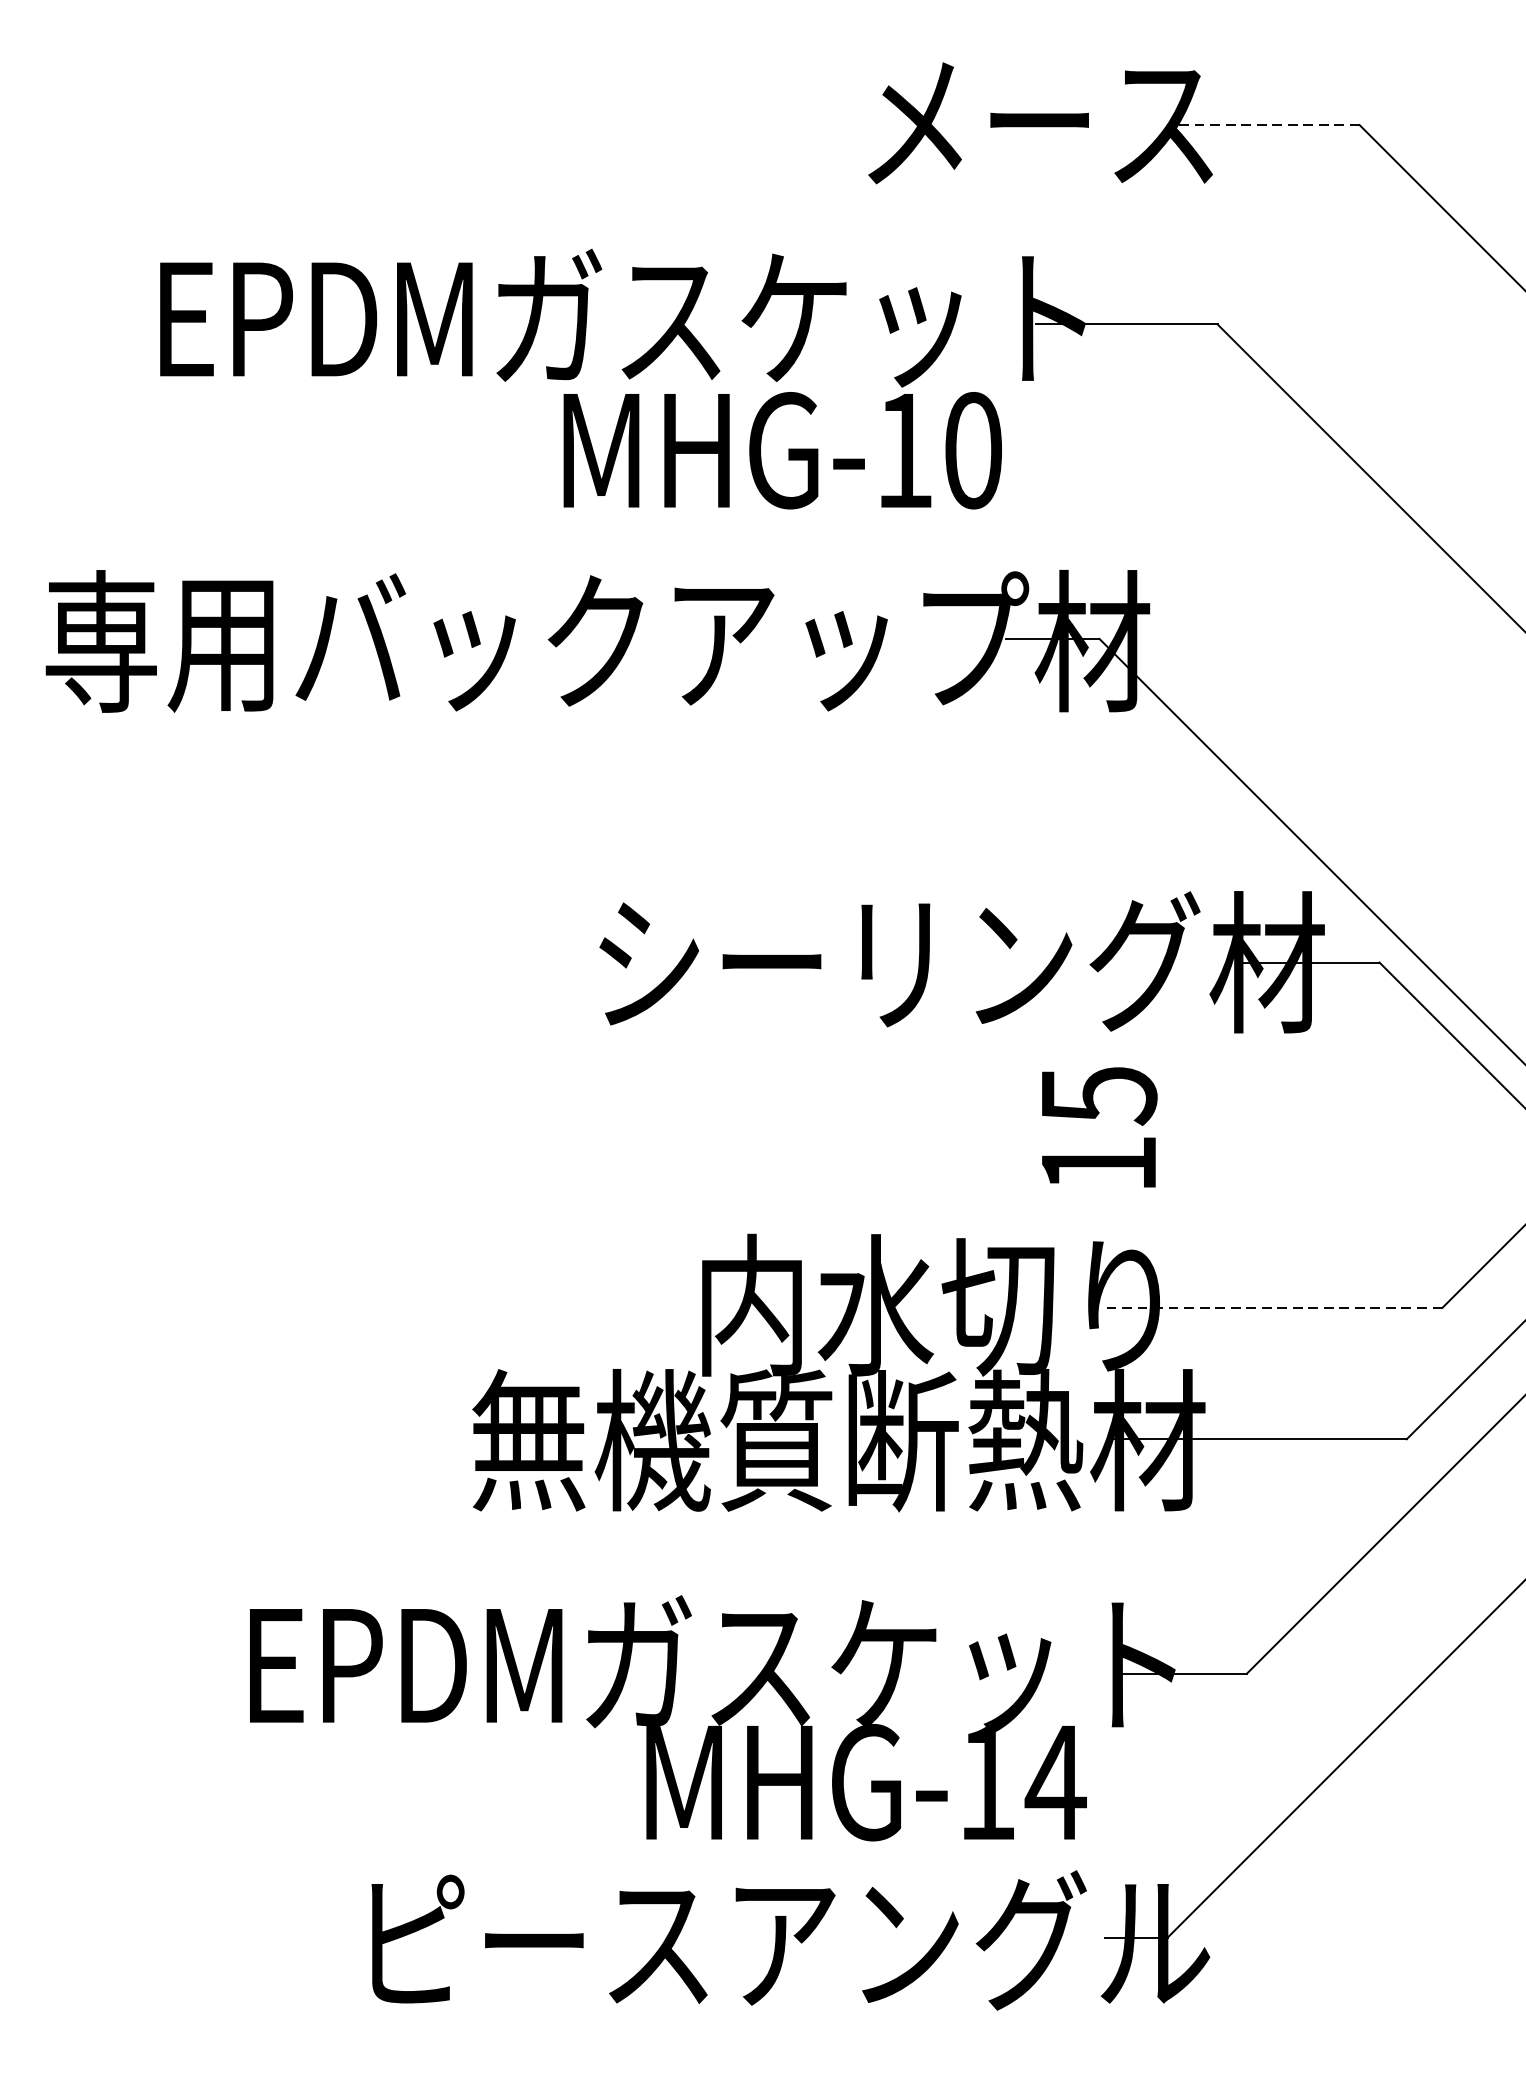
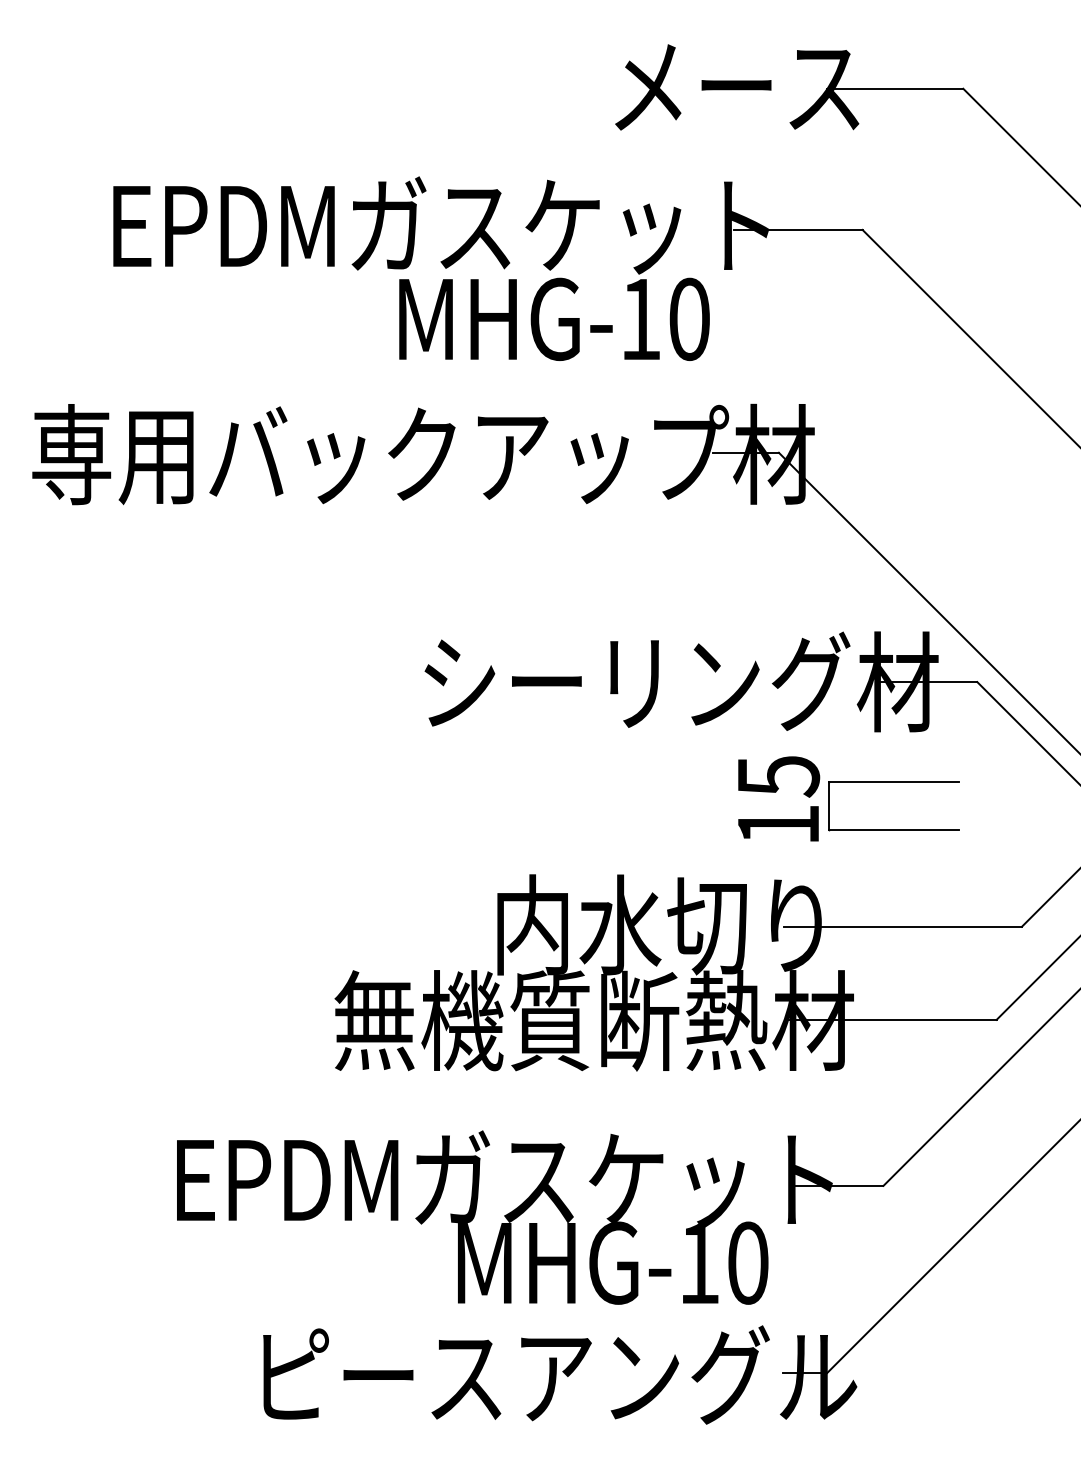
line: (1262, 124) -> (894, 88), dashed -> solid
part: (1261, 1170) -> (893, 829), added
line: (1275, 1307) -> (903, 926), dashed -> solid
text: (1055, 1781) -> (747, 1262), MHG-14 -> MHG-10

